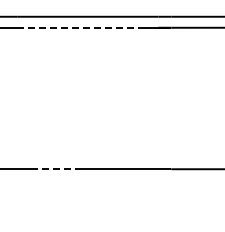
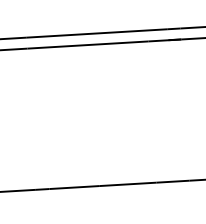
line: (77, 27) -> (87, 44), dashed -> solid
line: (56, 169) -> (75, 187), dashed -> solid

